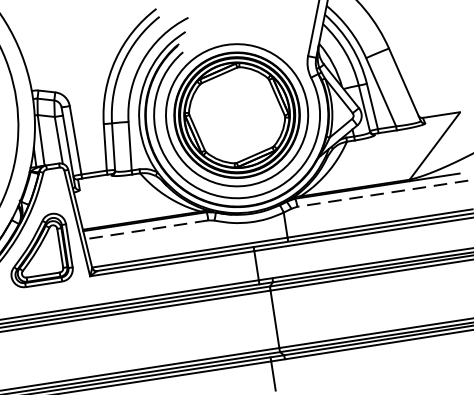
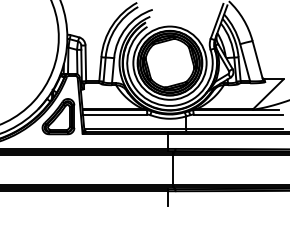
line: (383, 193) -> (238, 114), dashed -> solid
line: (145, 229) -> (114, 114), dashed -> solid

